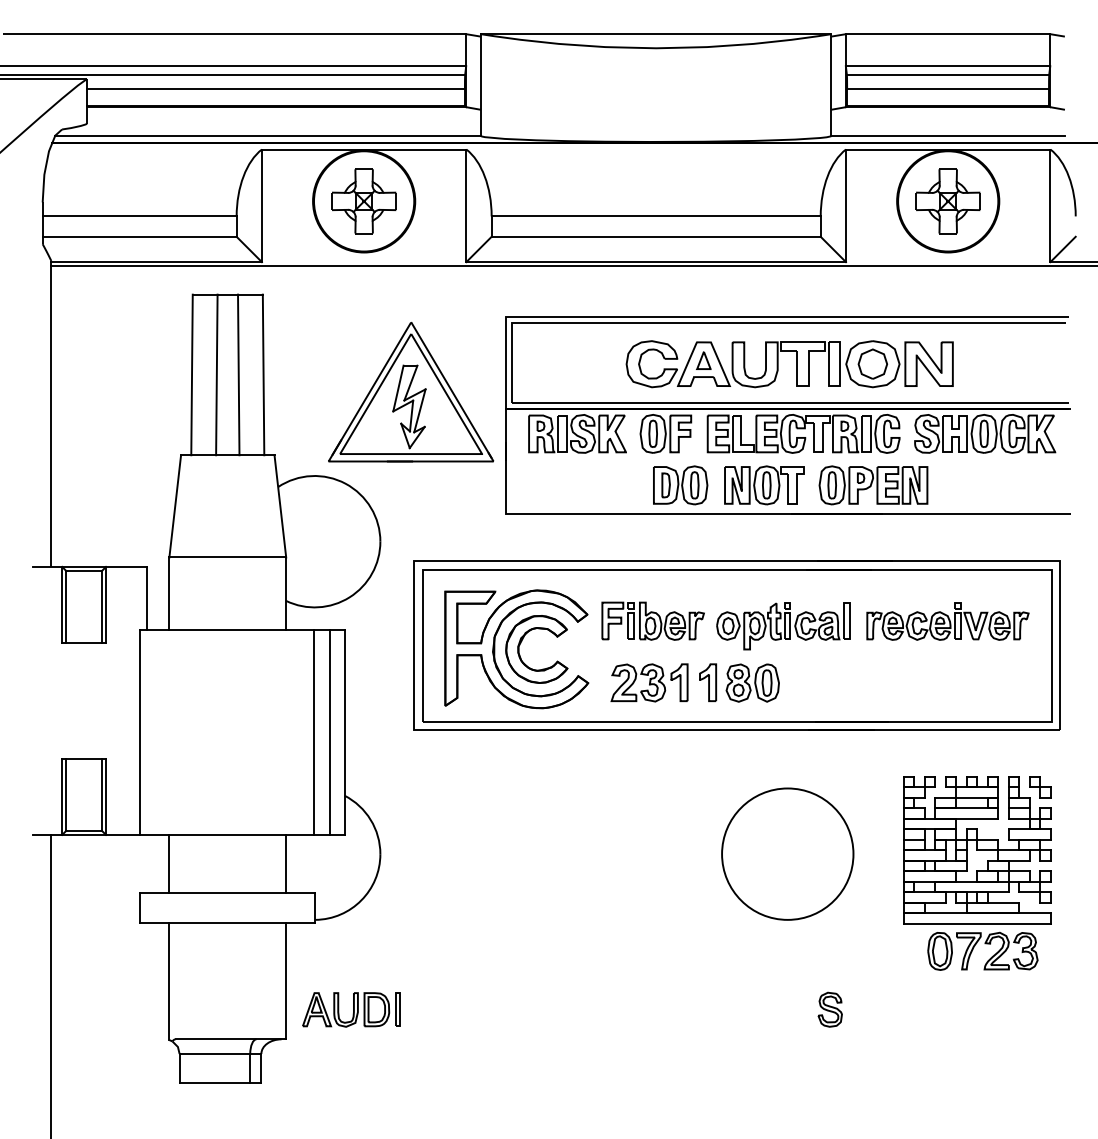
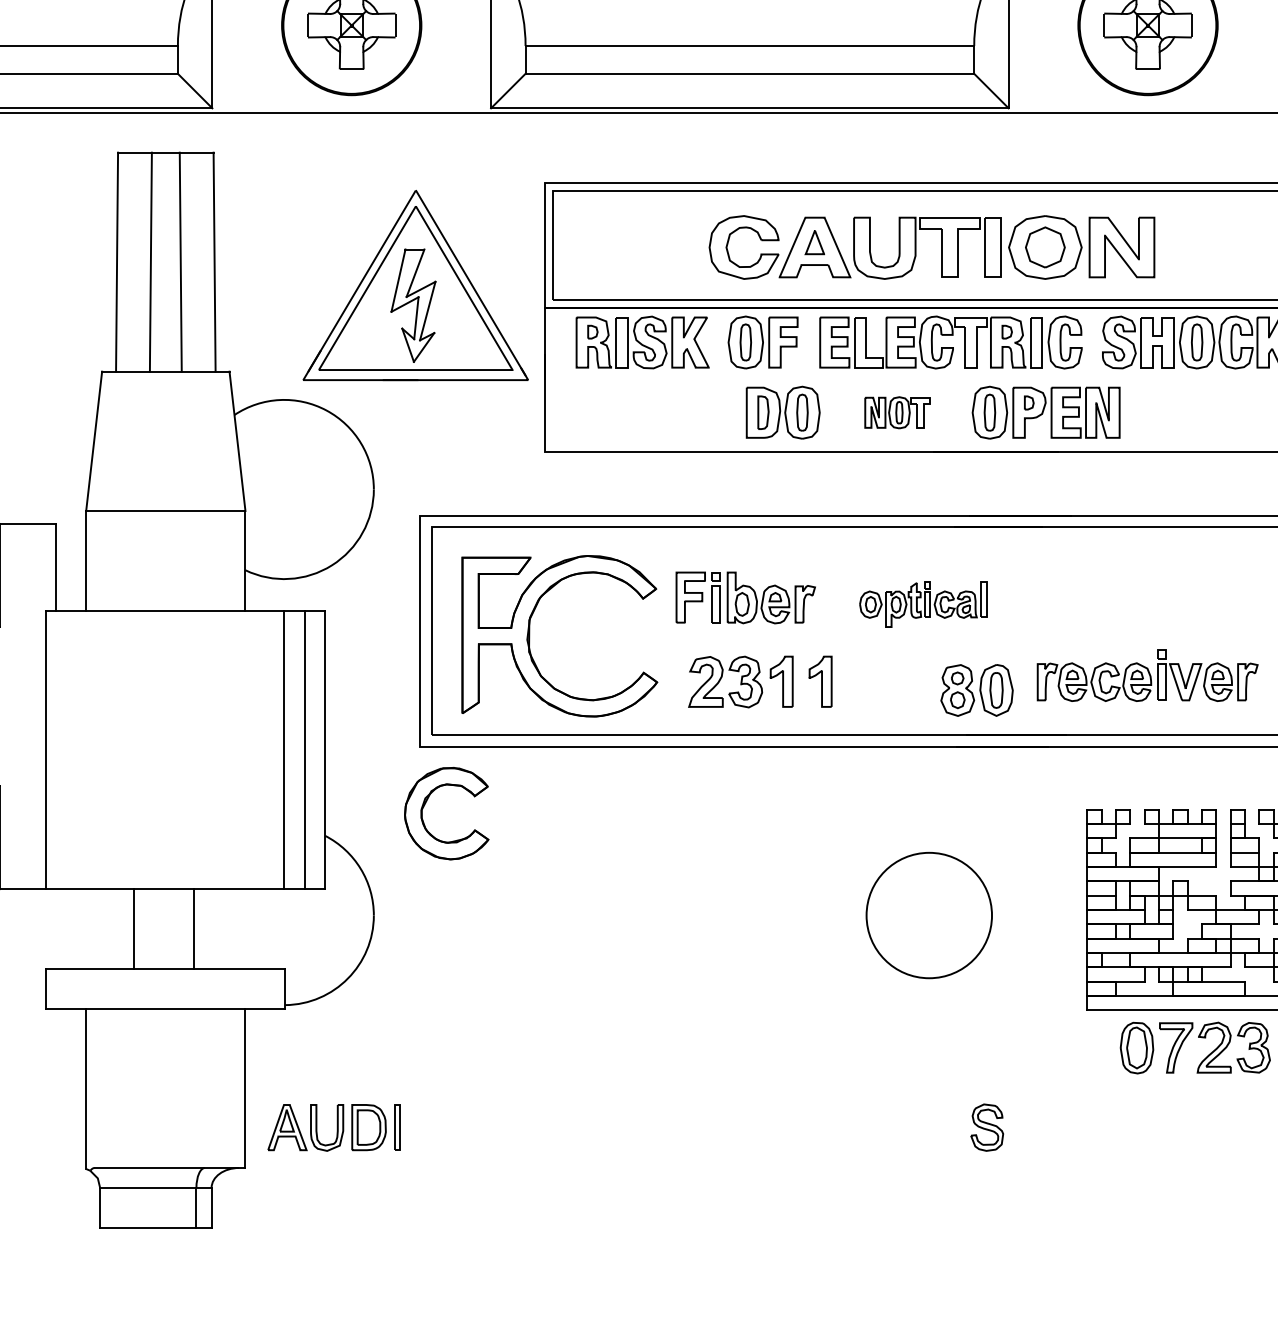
part: (764, 485) -> (897, 412), size x0.6
part: (947, 621) -> (1147, 676), moved
part: (783, 626) -> (923, 605), size x0.7
part: (522, 641) -> (427, 802), moved
part: (752, 682) -> (976, 689), moved
circle: (787, 853) -> (928, 914), size x0.7
line: (169, 863) -> (134, 928), moved
line: (286, 863) -> (194, 928), moved

